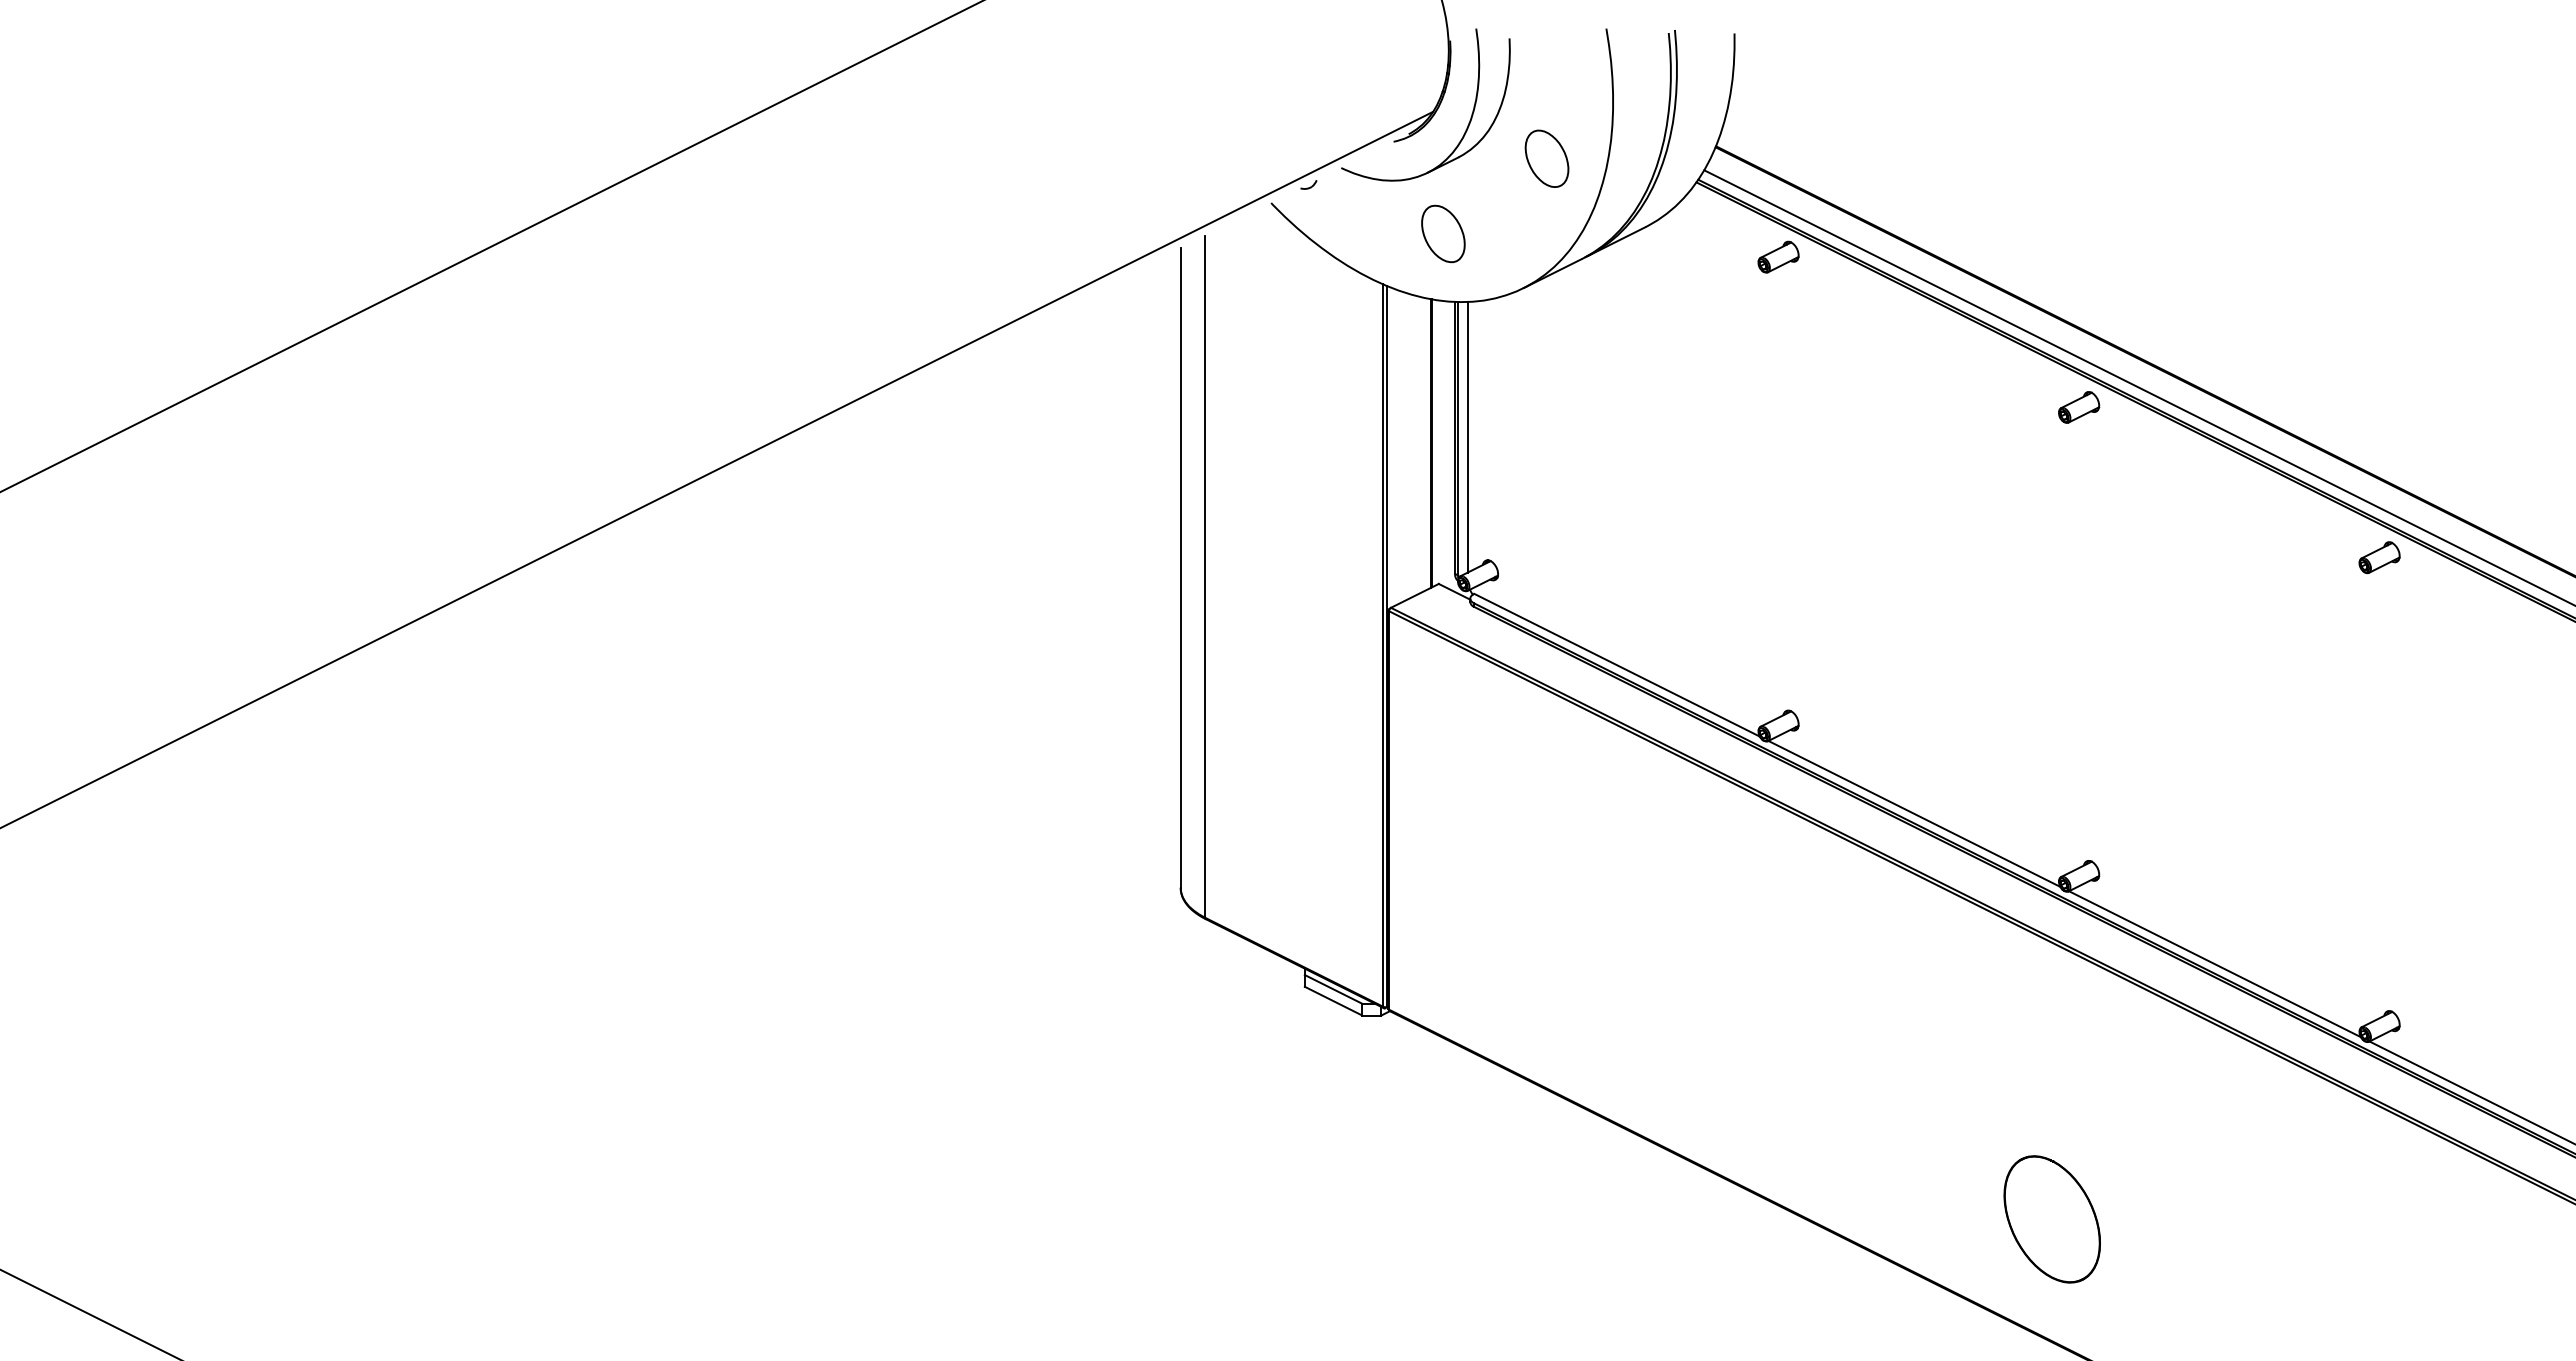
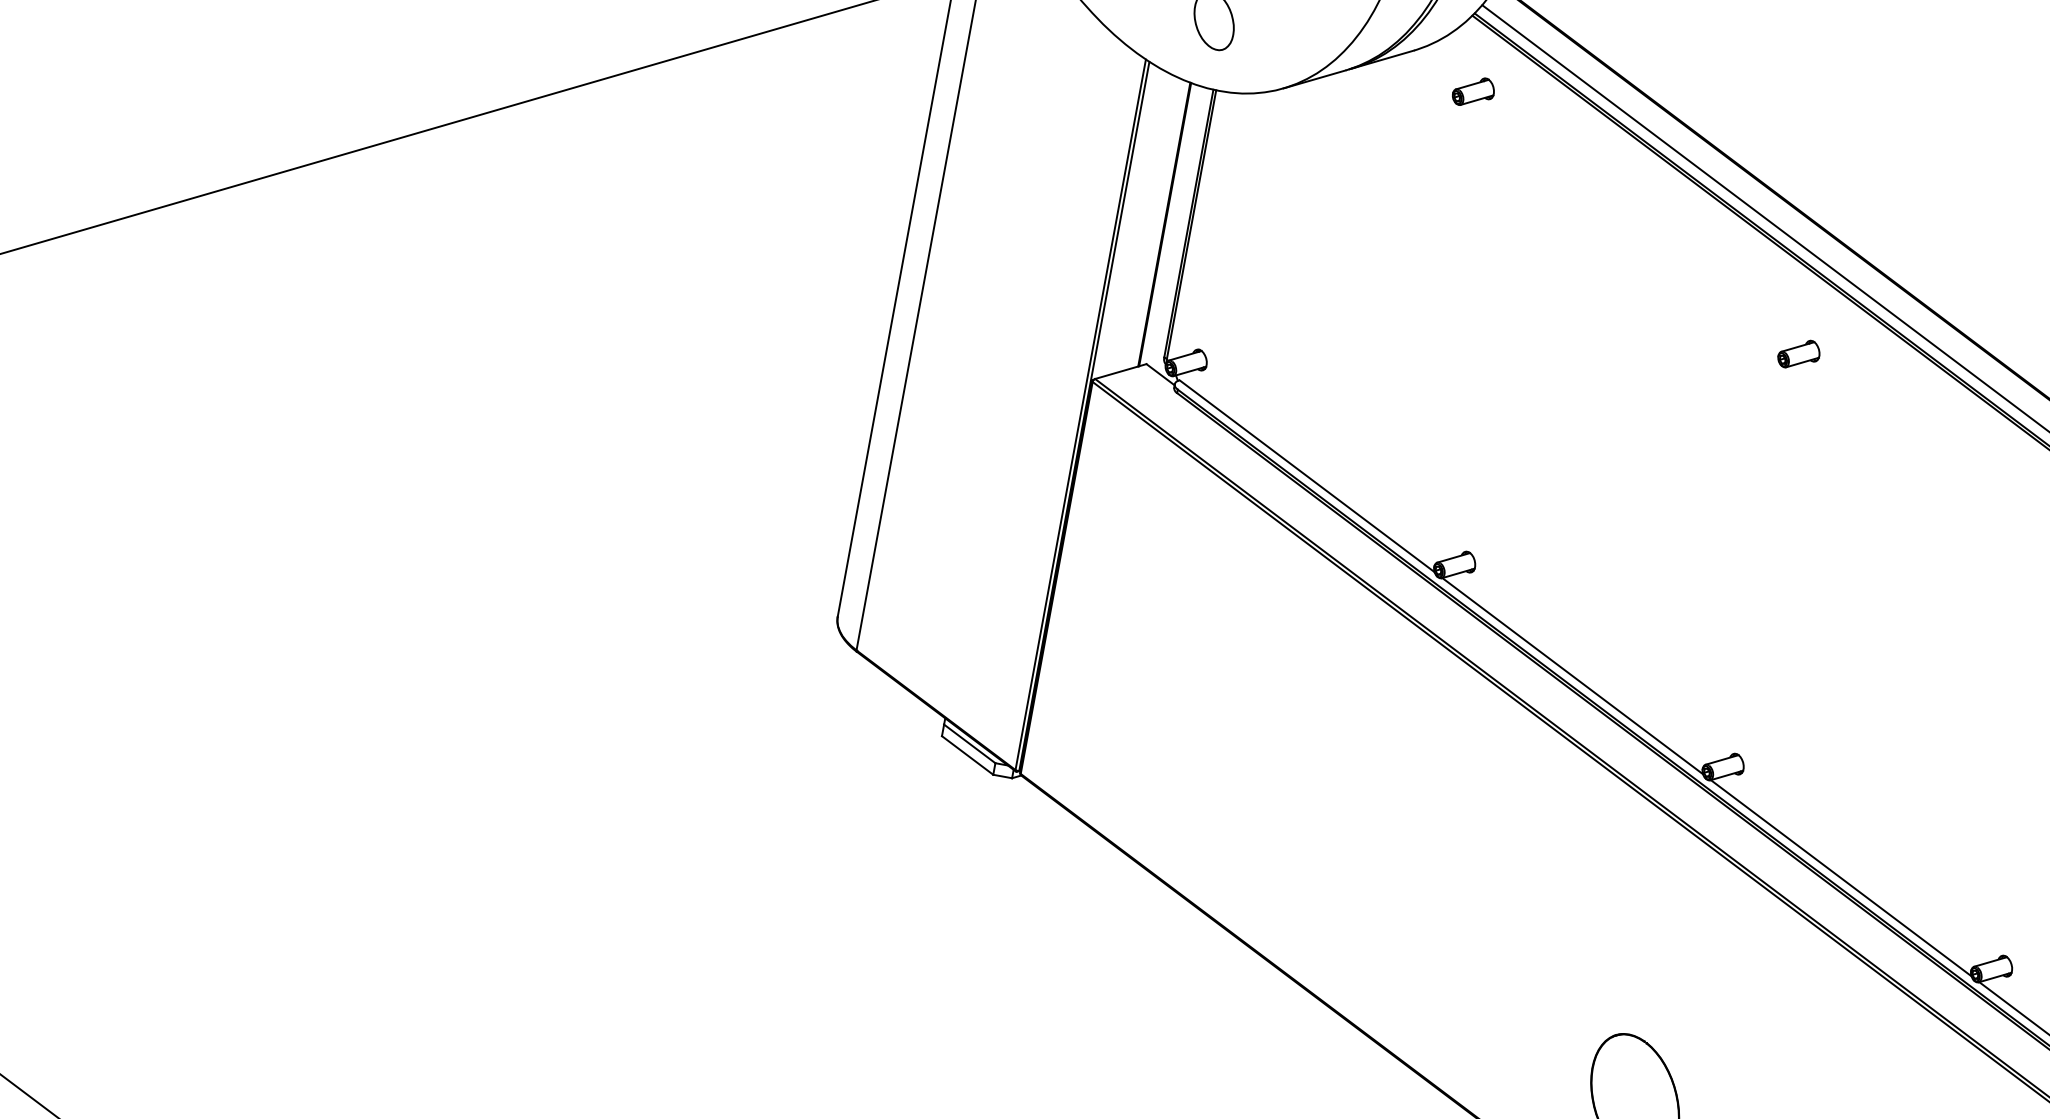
part: (1778, 256) -> (1473, 91), moved
part: (2079, 407) -> (1799, 354), moved
line: (1467, 437) -> (1201, 225), removed

